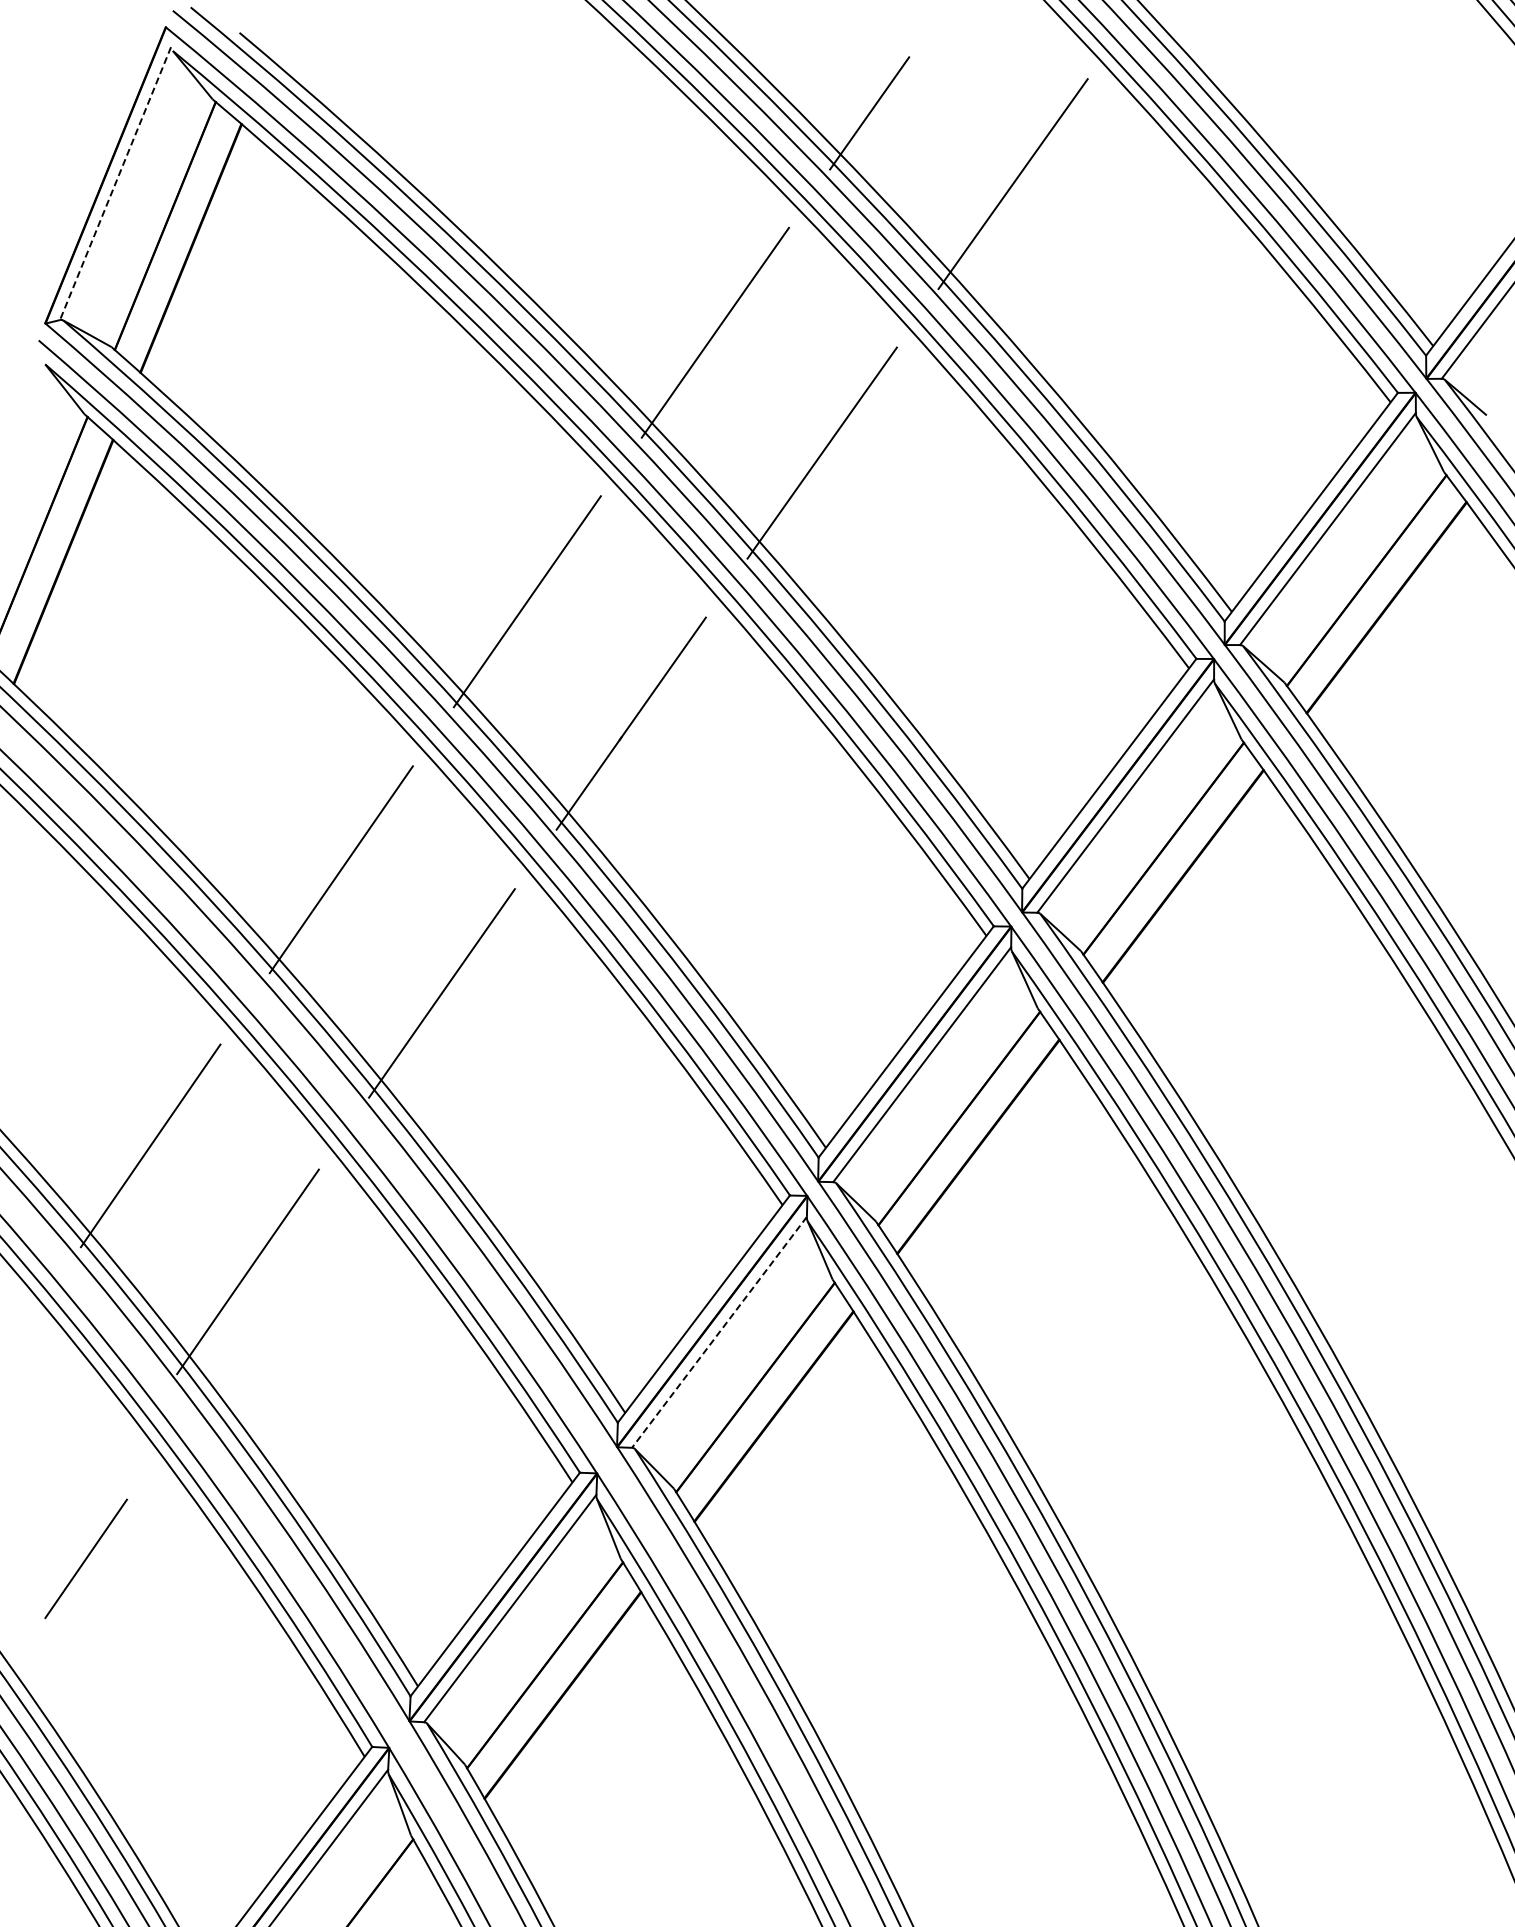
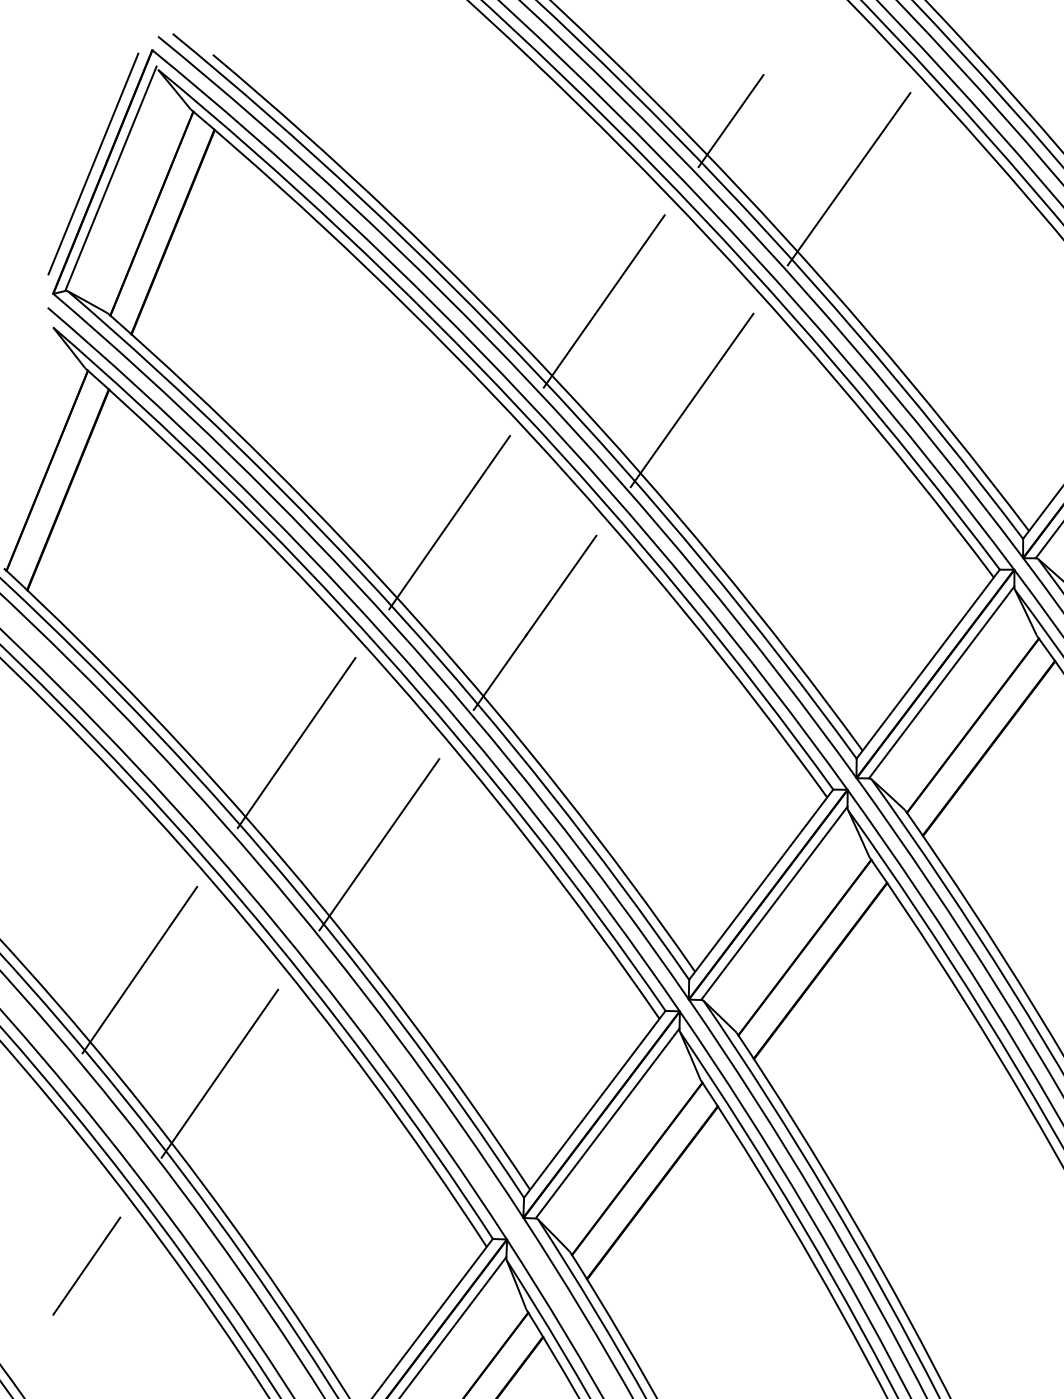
line: (93, 165) -> (92, 163), added
line: (115, 184) -> (110, 179), dashed -> solid
line: (719, 1332) -> (607, 1123), dashed -> solid
line: (86, 1558) -> (87, 1265), moved

